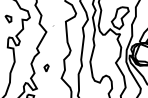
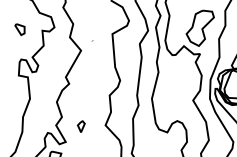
part: (46, 67) -> (81, 125), moved

